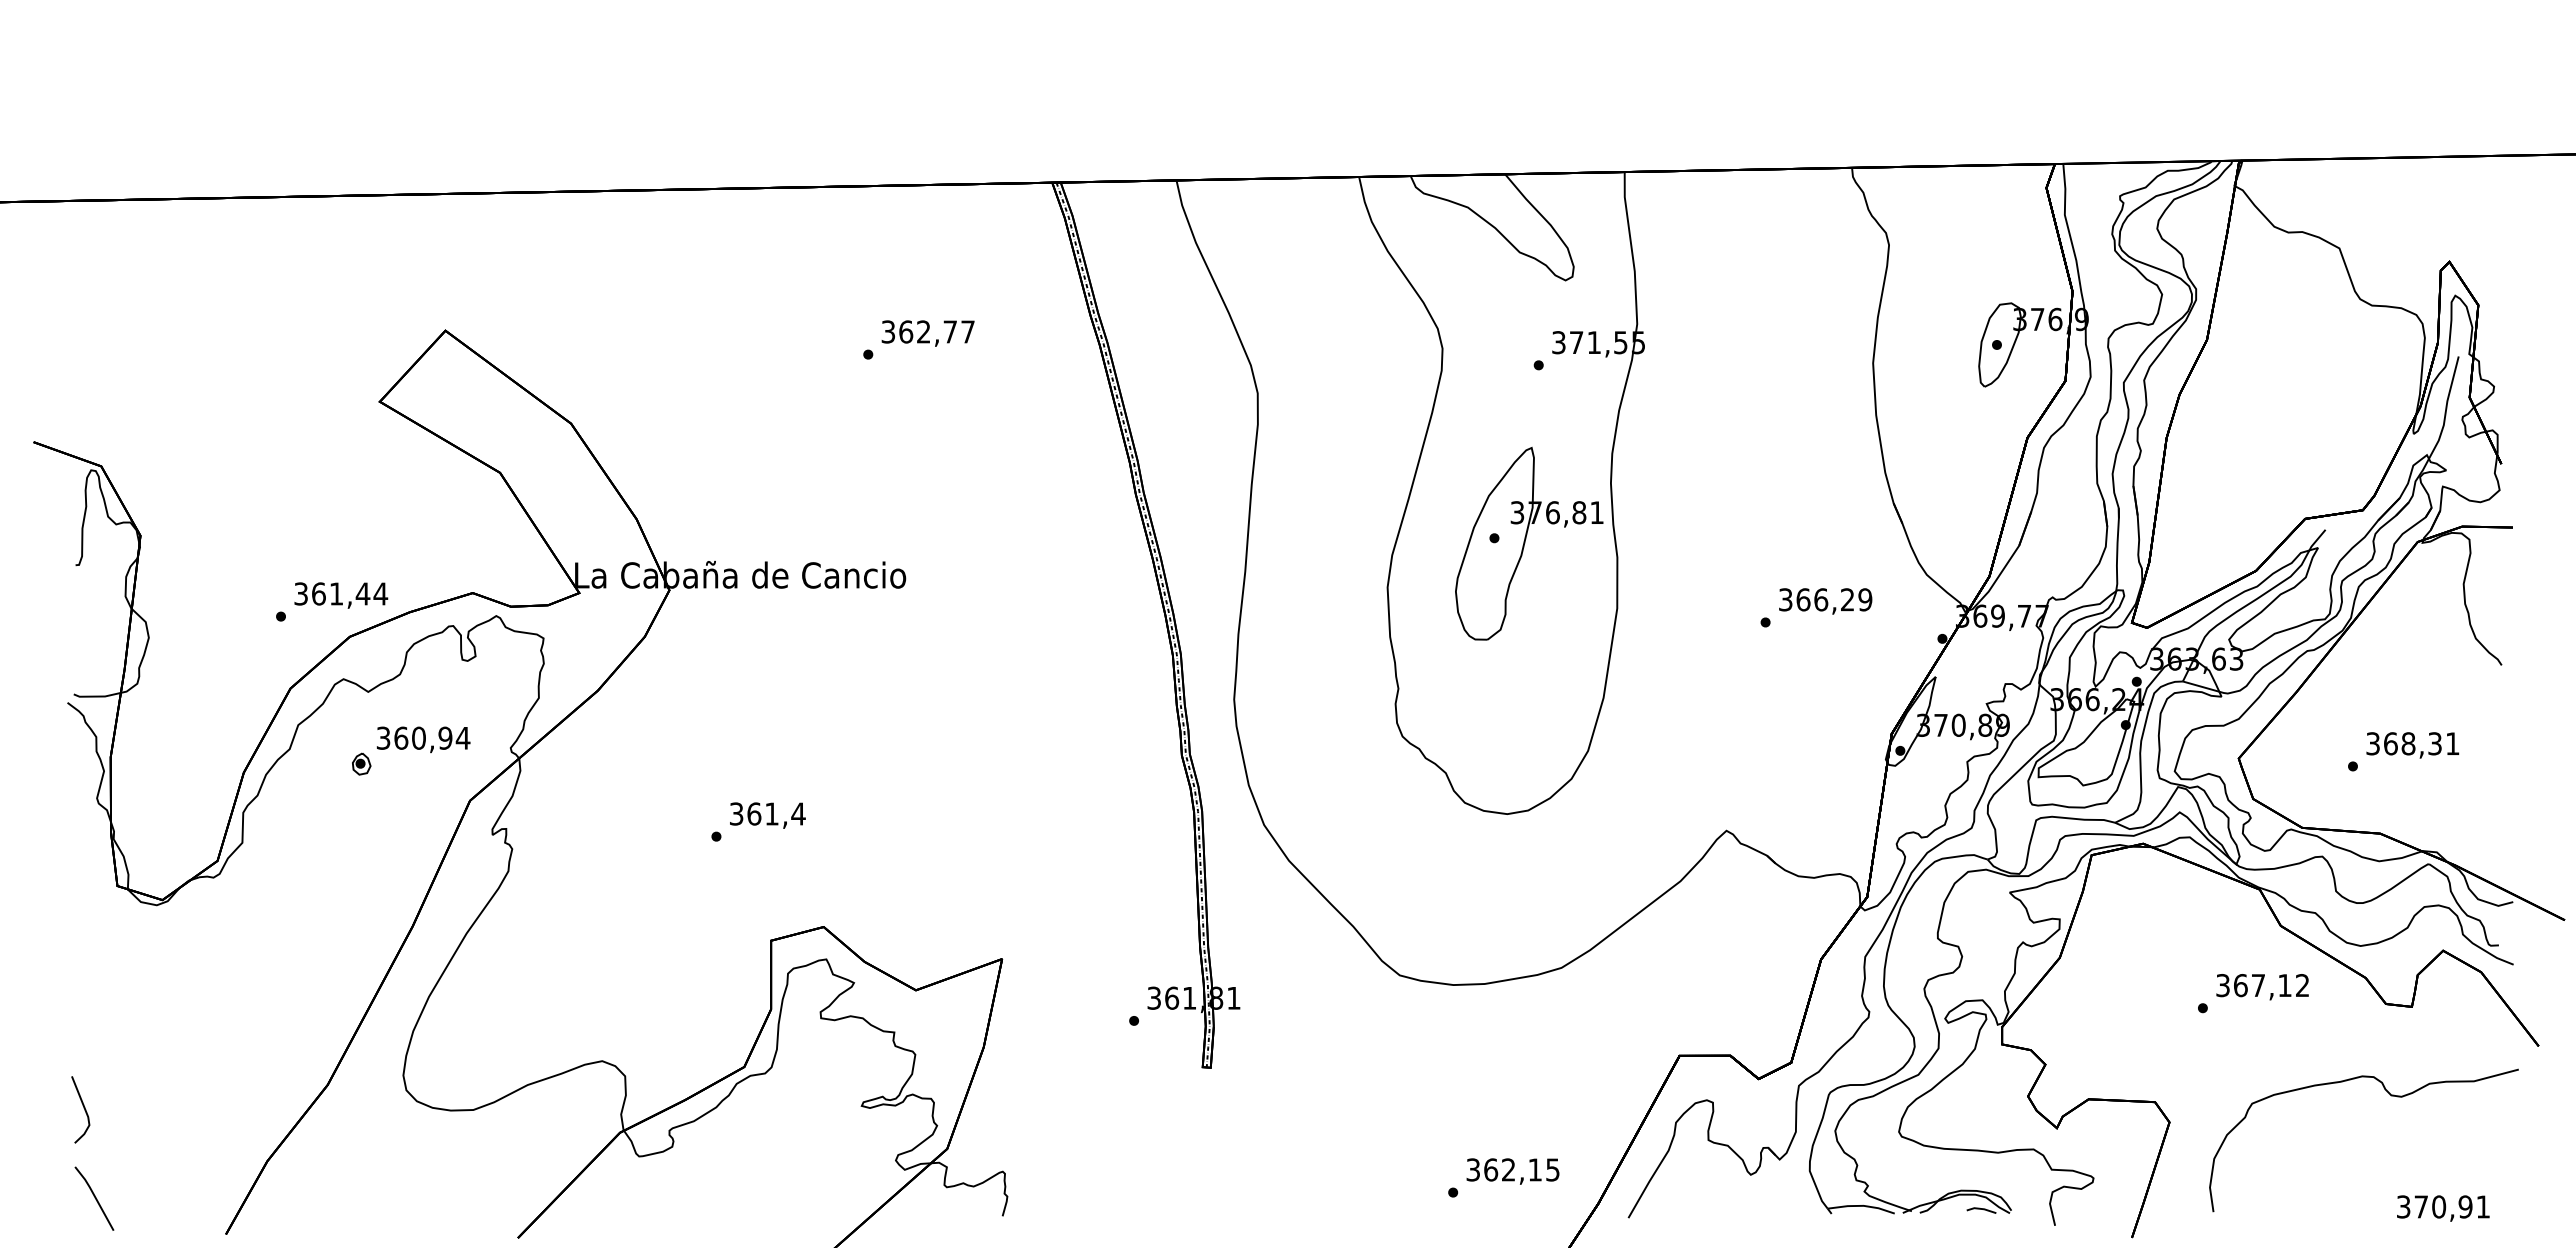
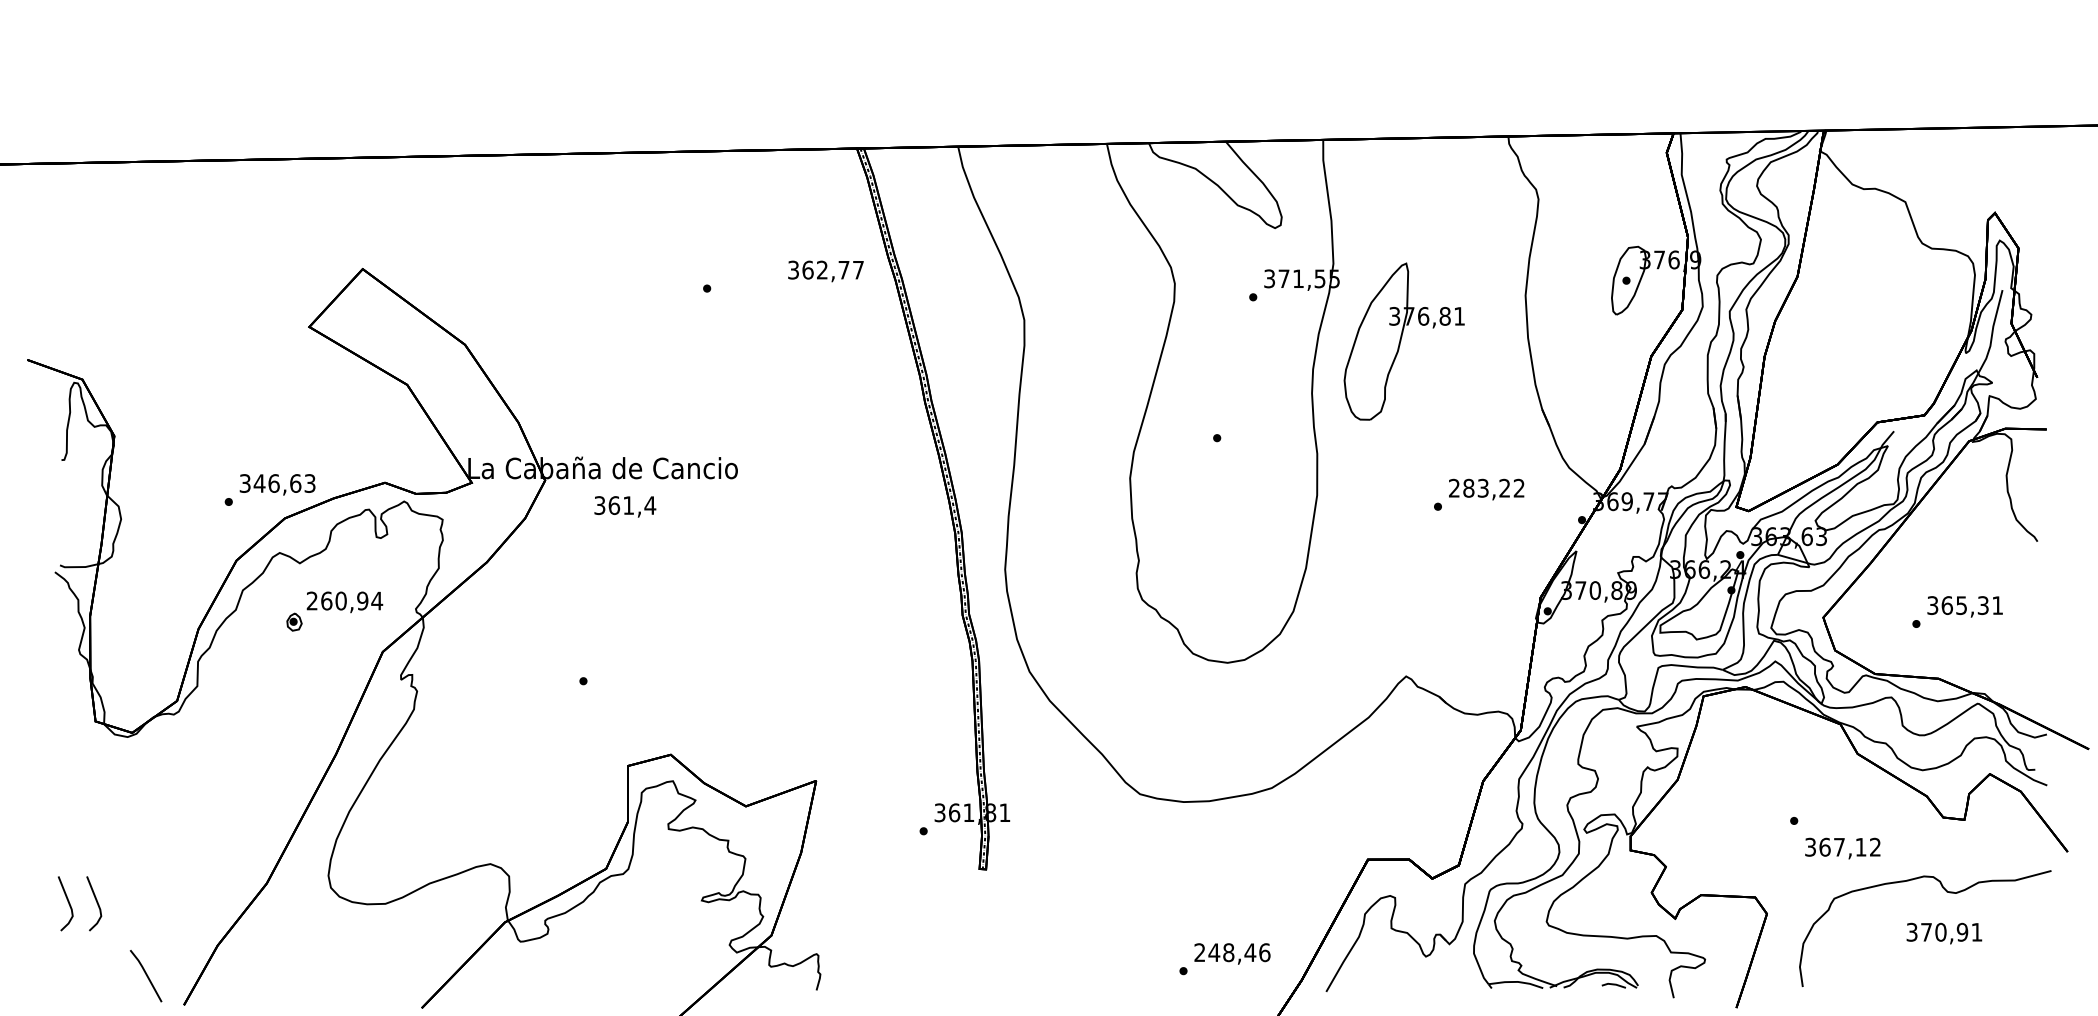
text: (927, 333) -> (825, 271), moved
part: (1529, 543) -> (1404, 341), moved
text: (349, 593) -> (284, 483), 361,44 -> 346,63
text: (1825, 599) -> (1486, 488), 366,29 -> 283,22
text: (383, 738) -> (312, 601), 360,94 -> 260,94
text: (2408, 743) -> (1961, 605), 368,31 -> 365,31
text: (767, 815) -> (625, 506), moved
text: (2262, 987) -> (1842, 848), moved
line: (118, 1108) -> (96, 902), added
text: (1513, 1169) -> (1232, 952), 362,15 -> 248,46
line: (94, 1198) -> (146, 975), moved
text: (2443, 1208) -> (1944, 933), moved

